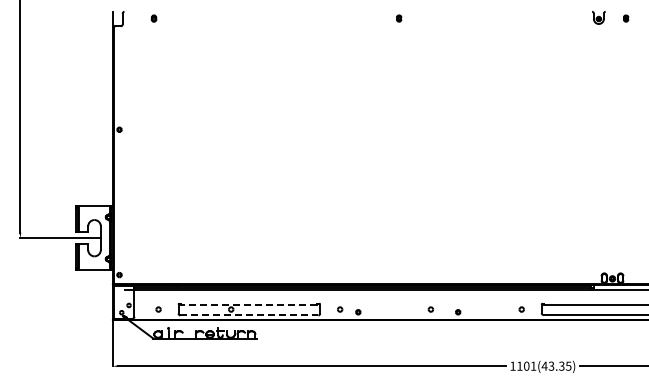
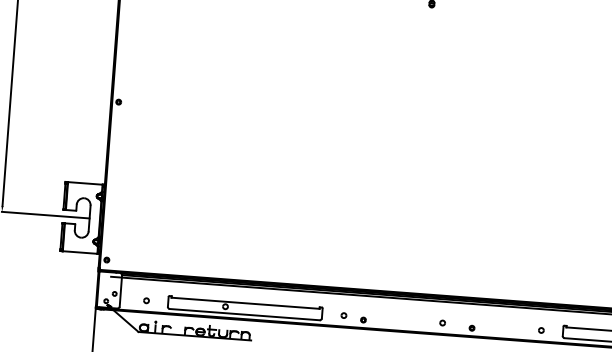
line: (248, 305) -> (244, 303), dashed -> solid
line: (249, 315) -> (244, 314), dashed -> solid

